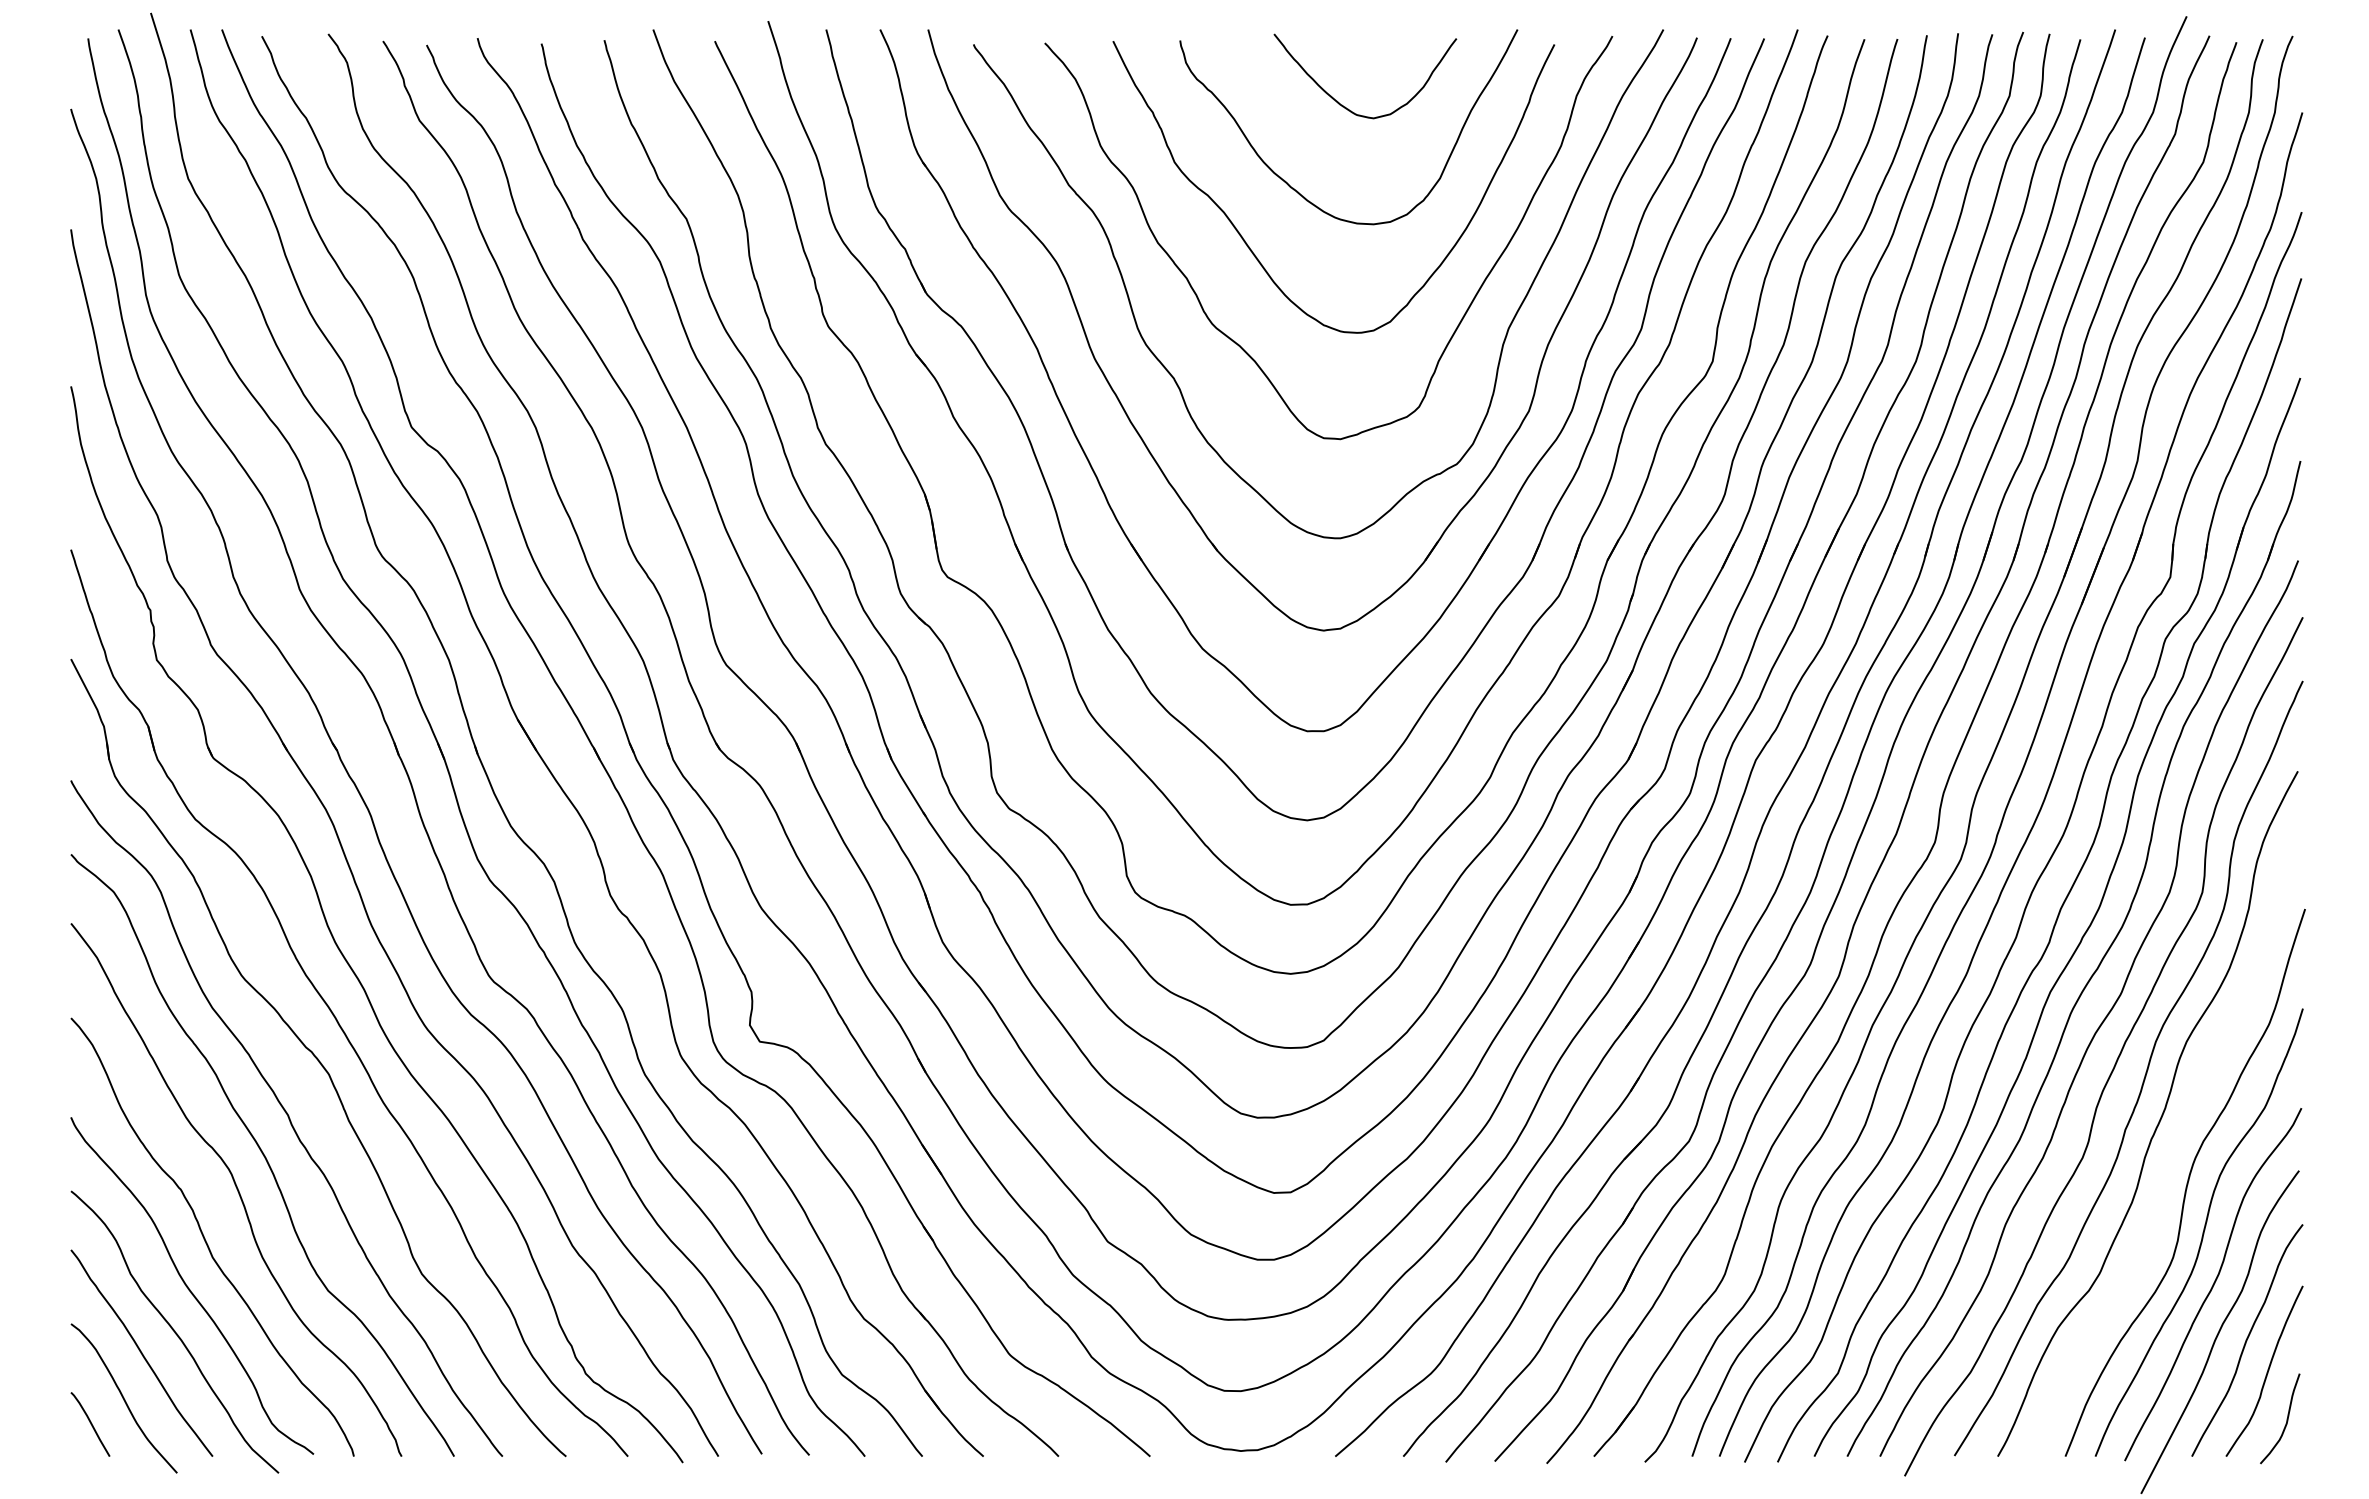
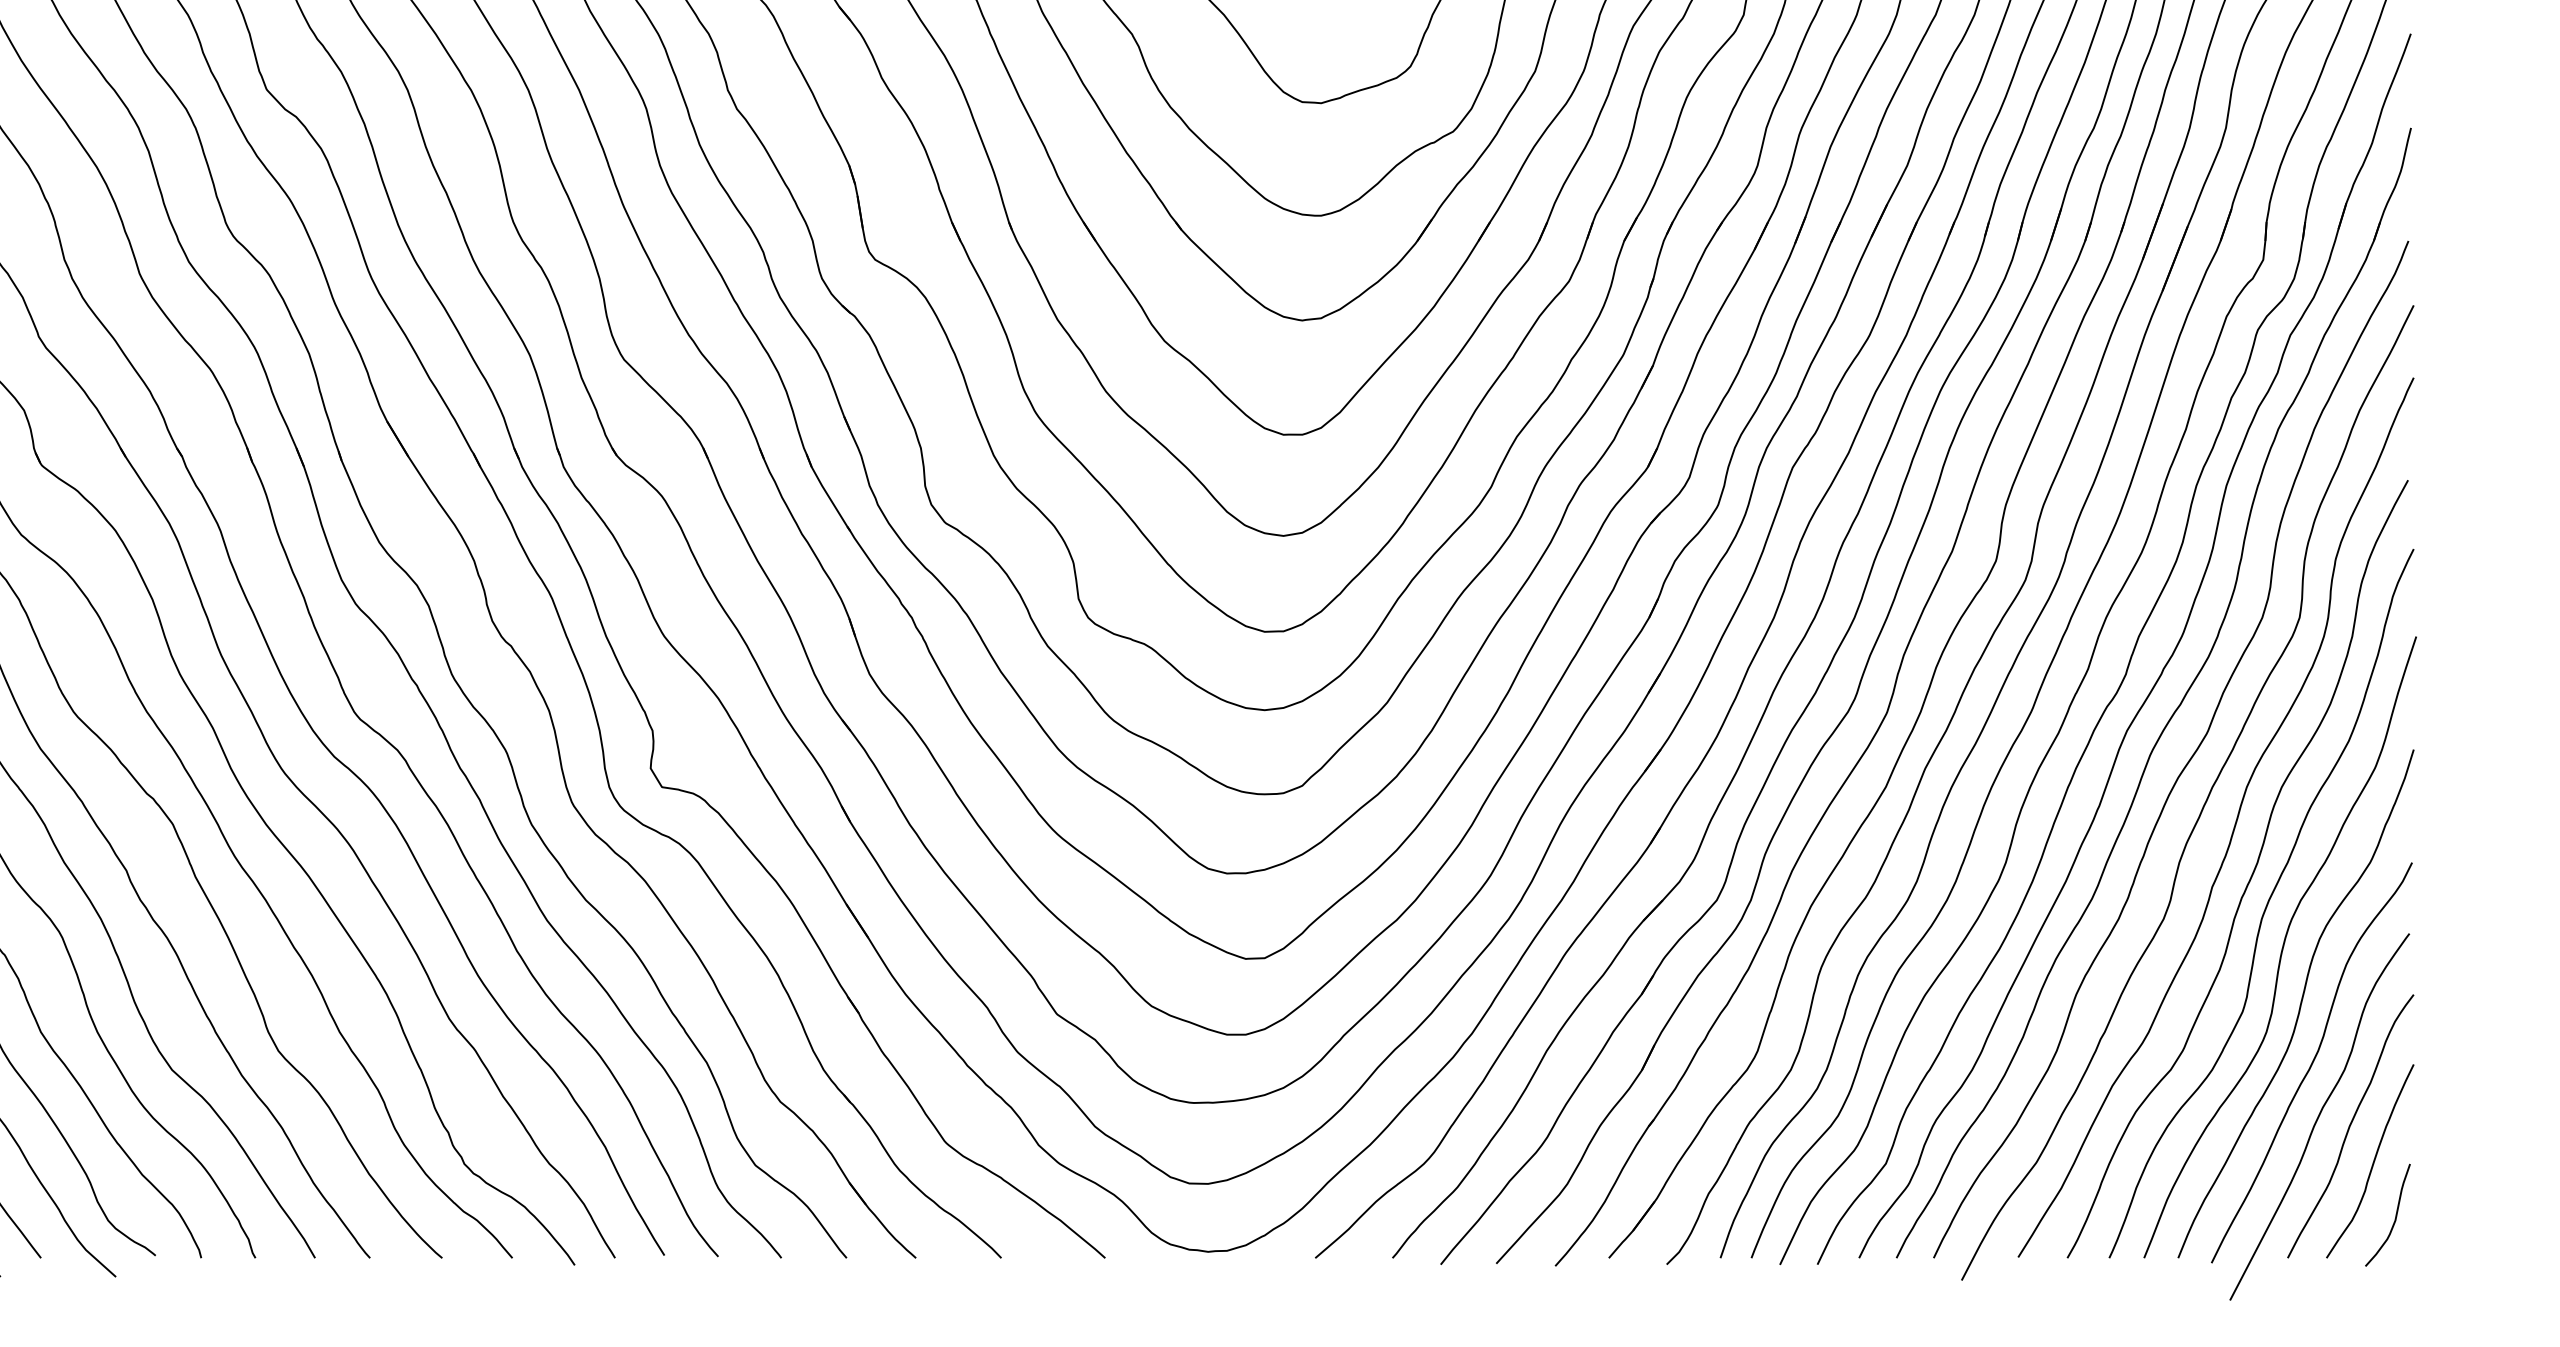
curve: (2172, 1145) -> (2265, 905), added

